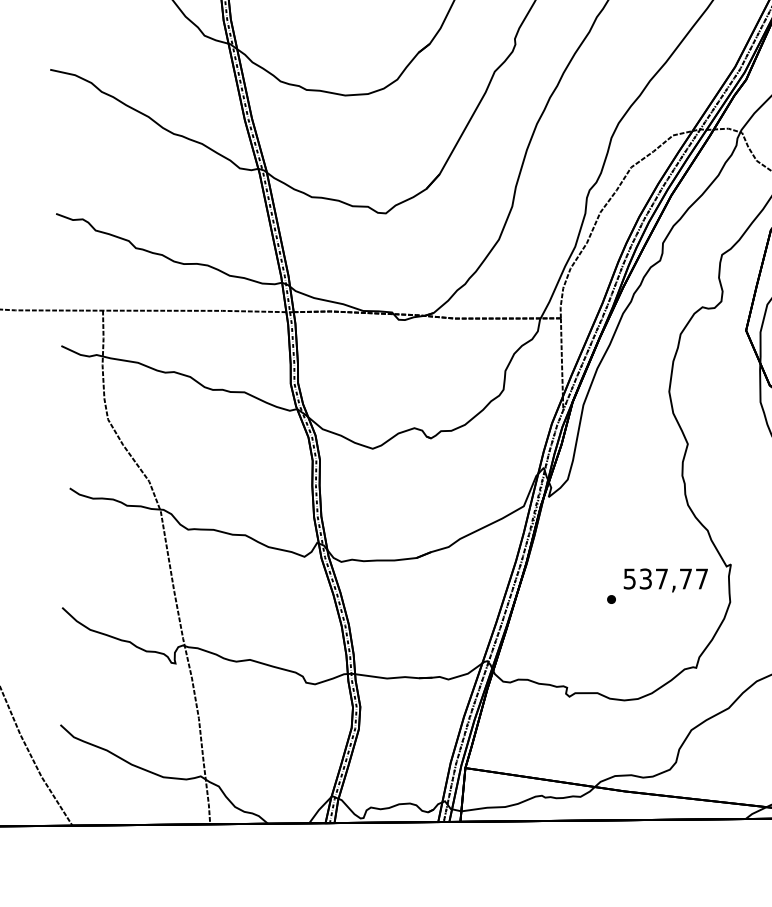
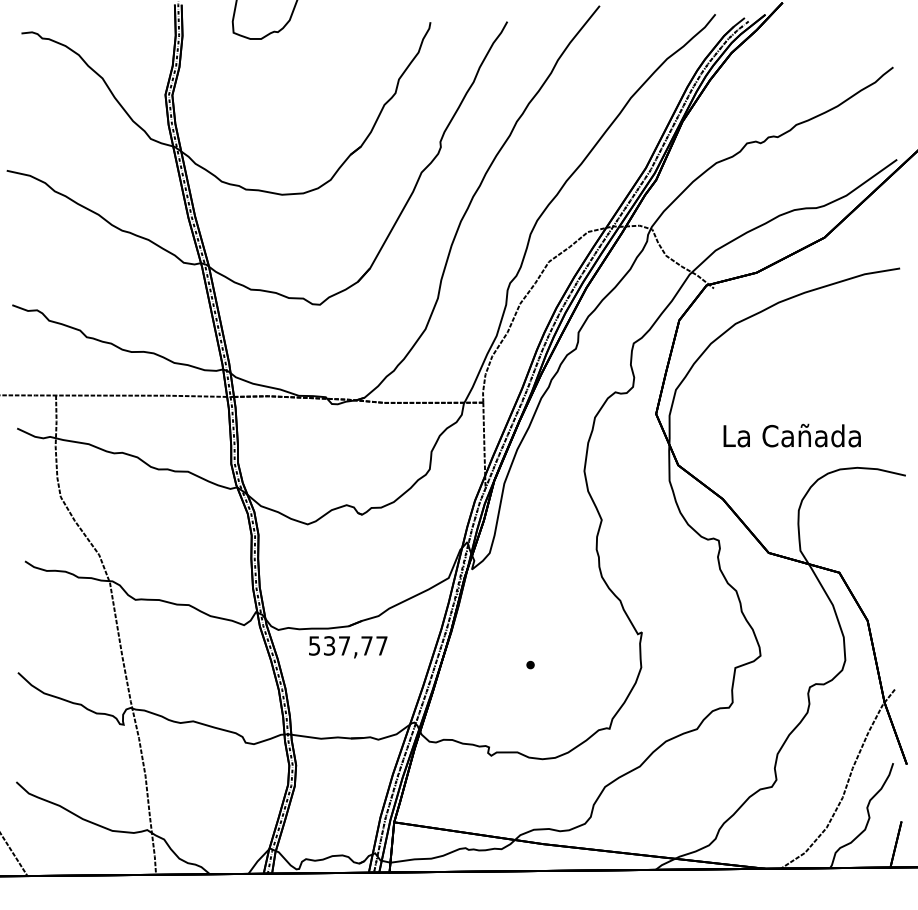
text: (666, 580) -> (348, 647), moved

